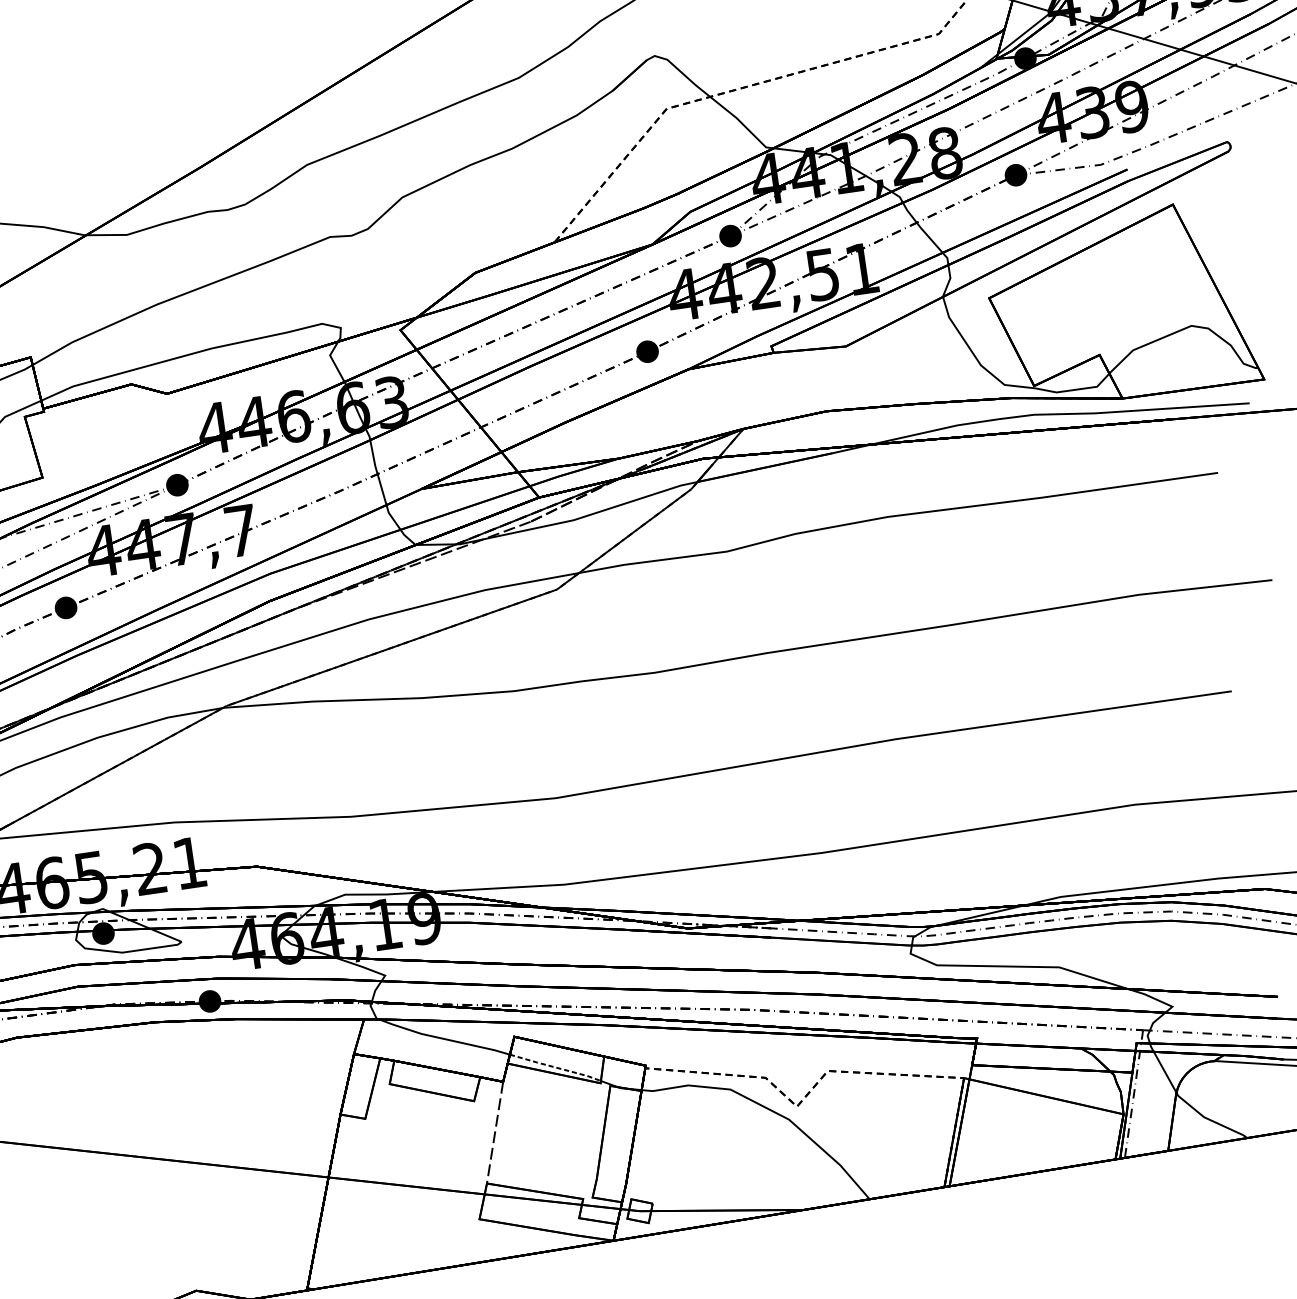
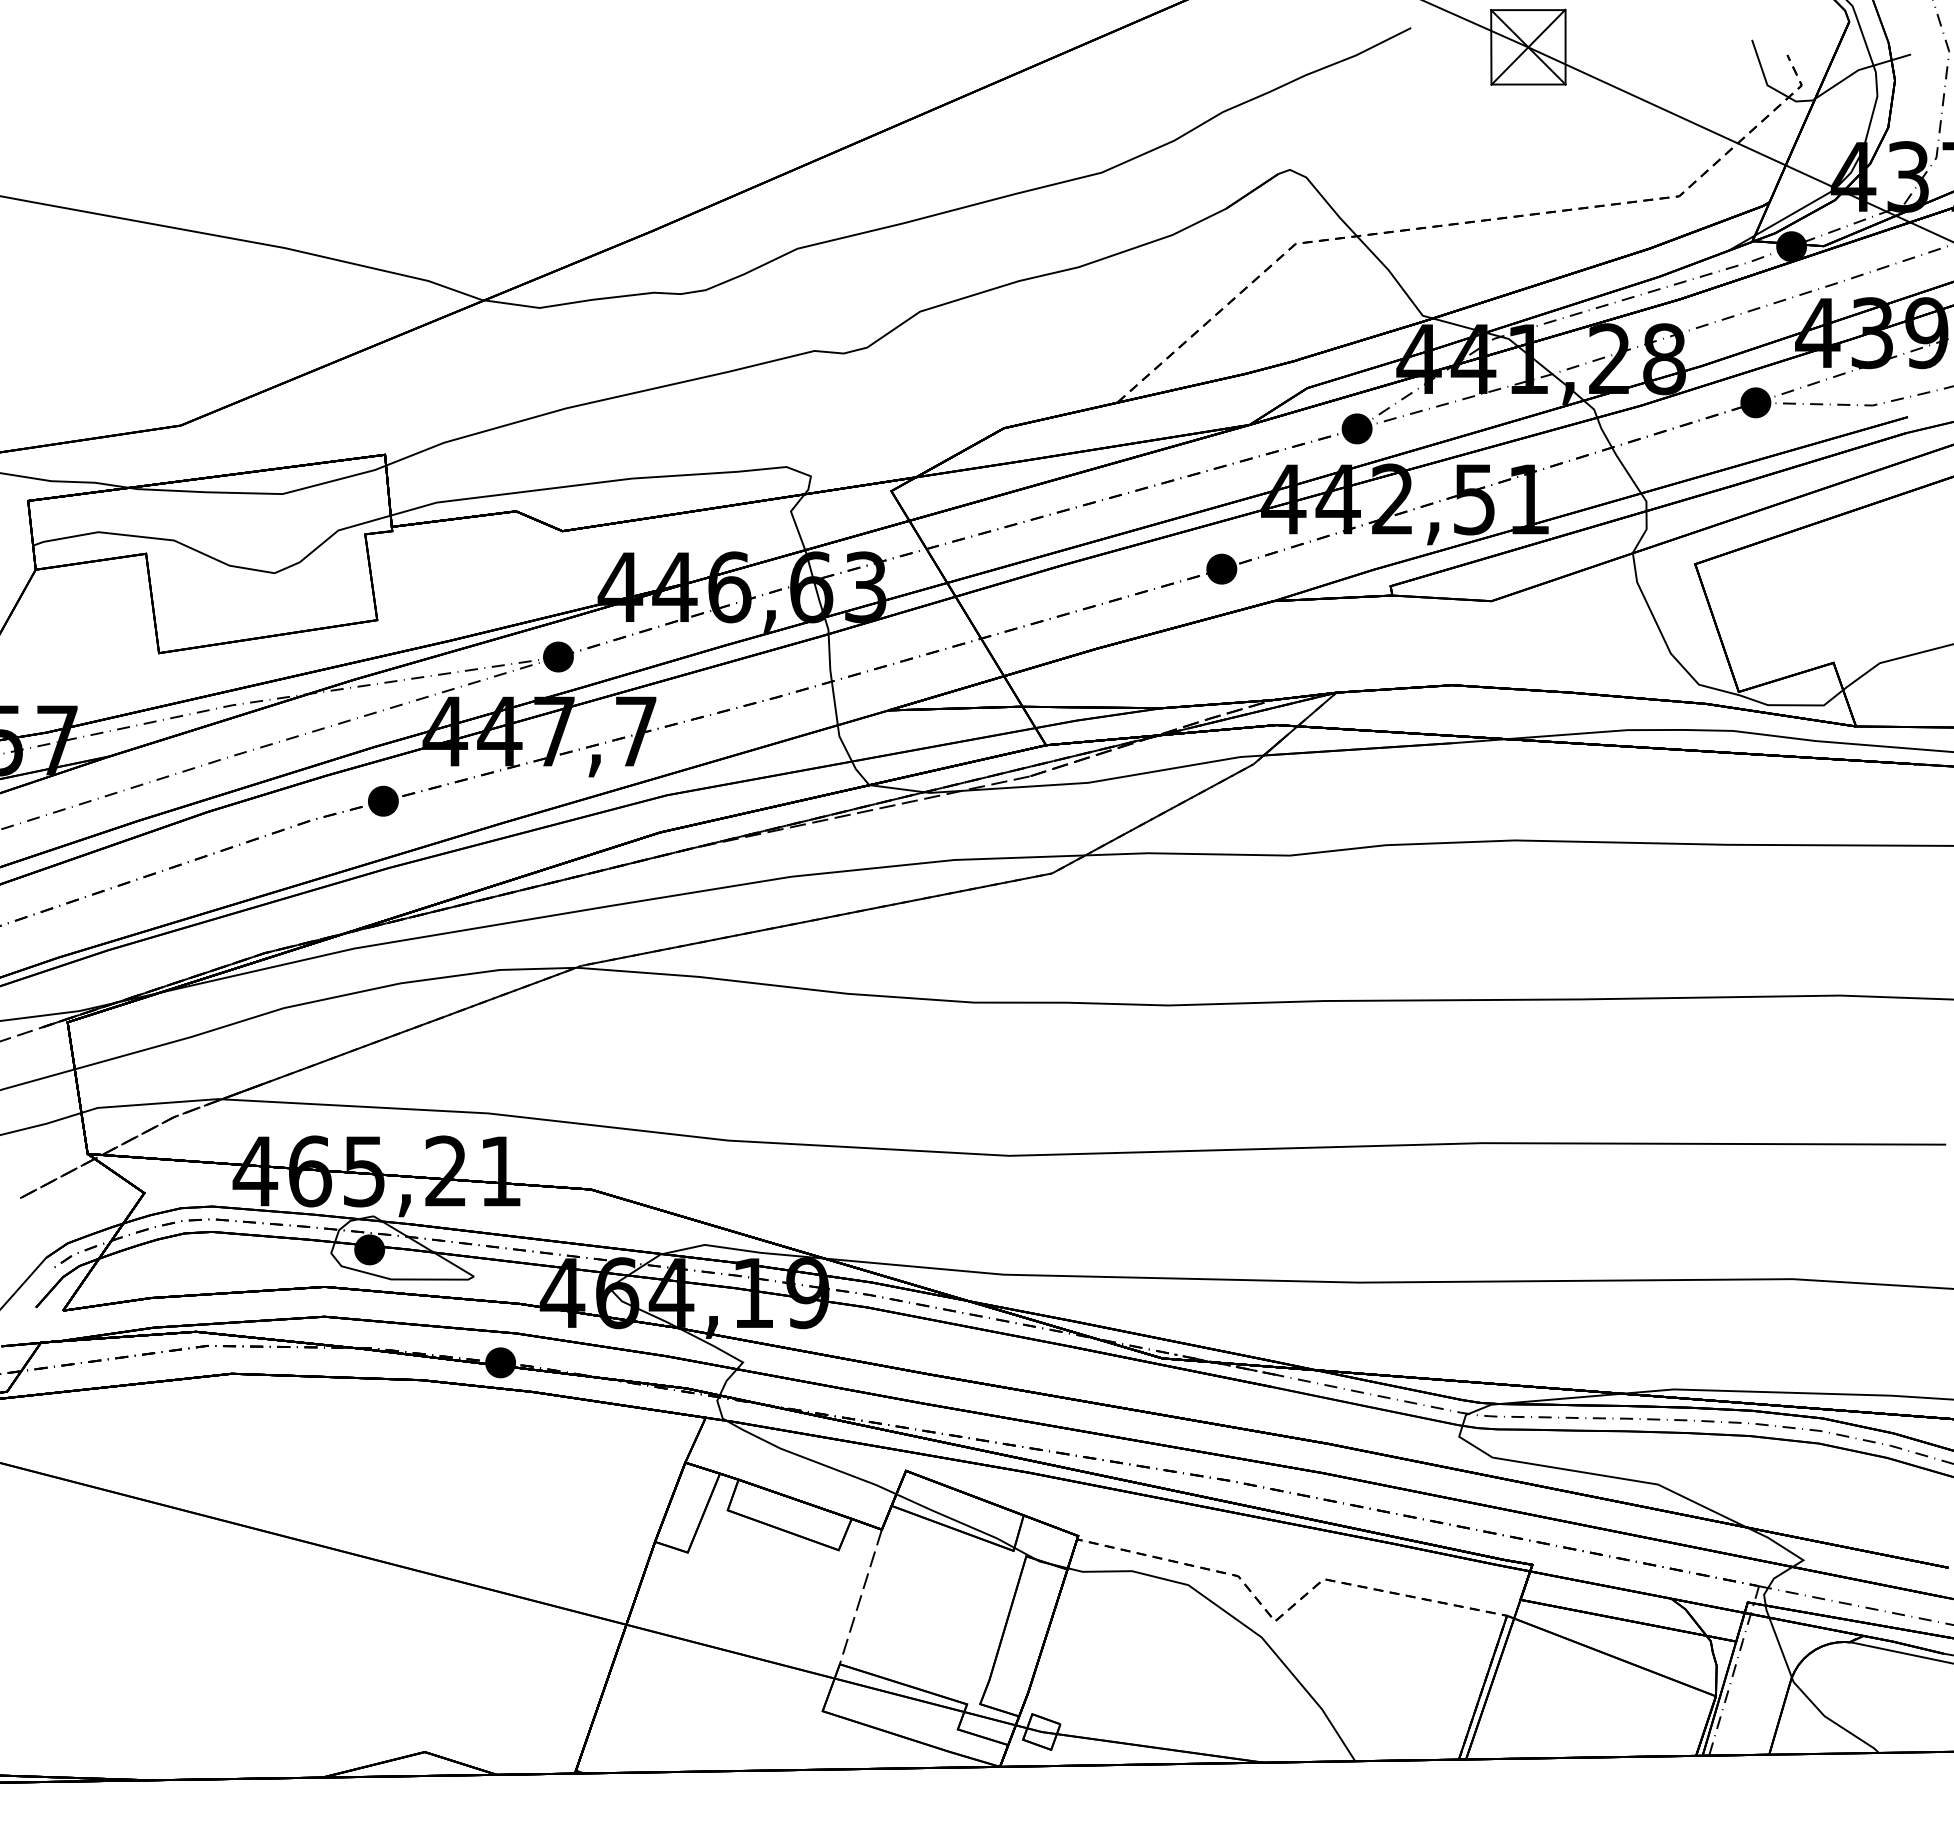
line: (555, 1067) -> (955, 1520), dashed -> solid

